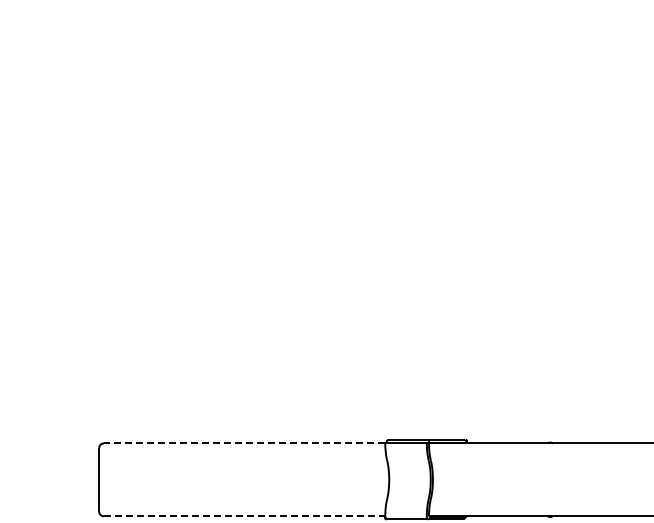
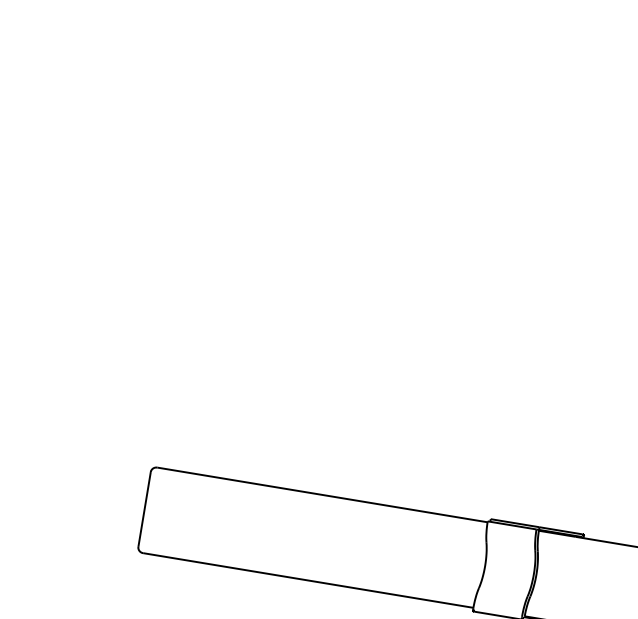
line: (244, 443) -> (322, 495), dashed -> solid
line: (244, 516) -> (308, 580), dashed -> solid

